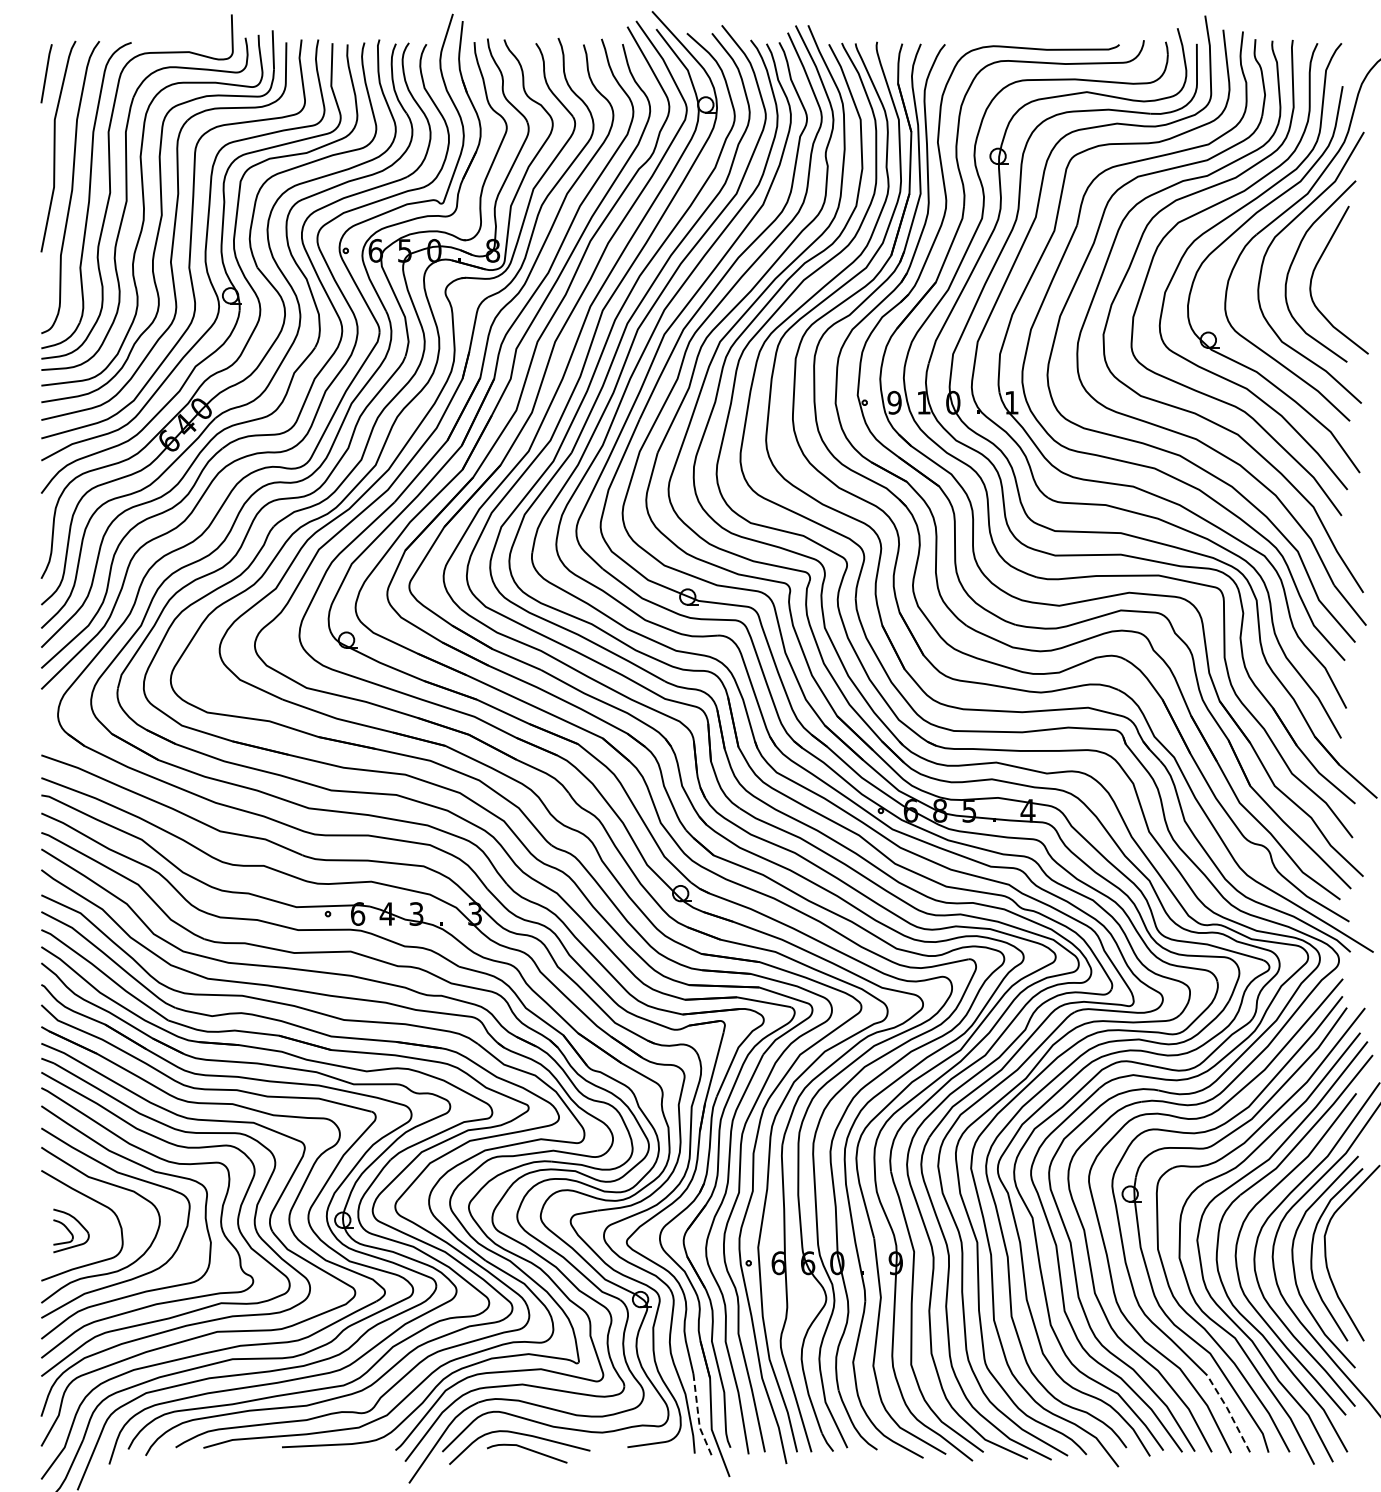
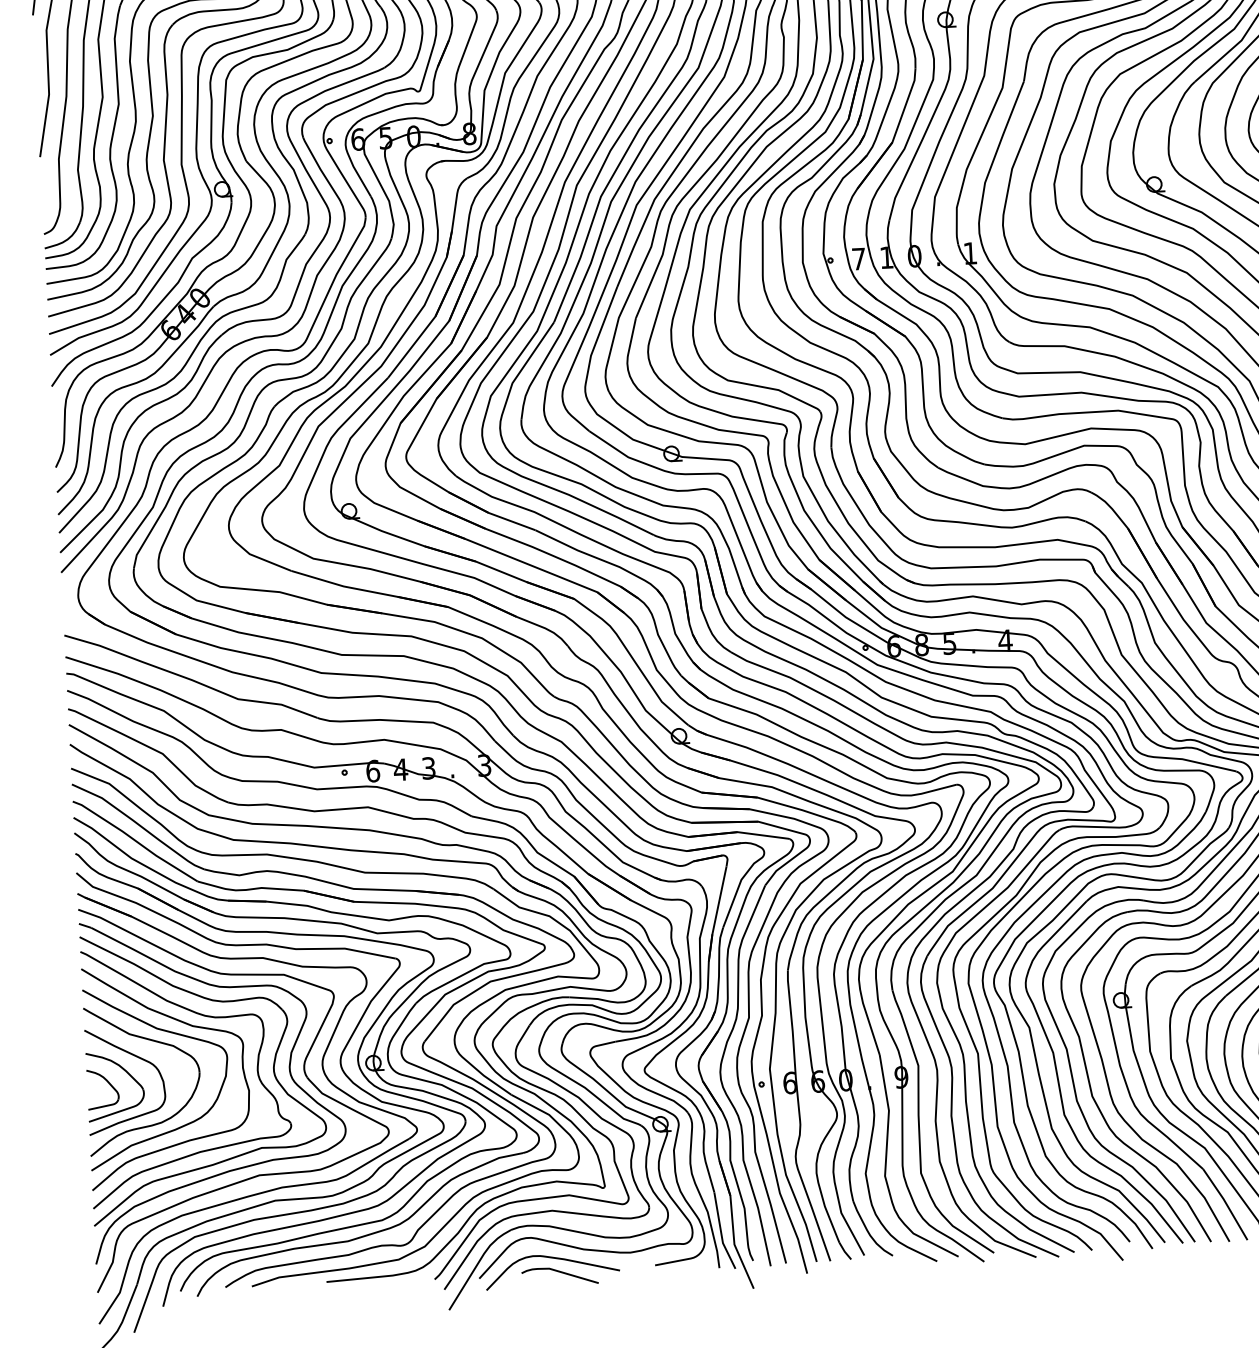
text: (894, 402) -> (858, 258), 9 -> 7
part: (71, 1230) -> (115, 1085), size x1.67
line: (1229, 1413) -> (1226, 1204), dashed -> solid
line: (698, 1415) -> (721, 1231), dashed -> solid

